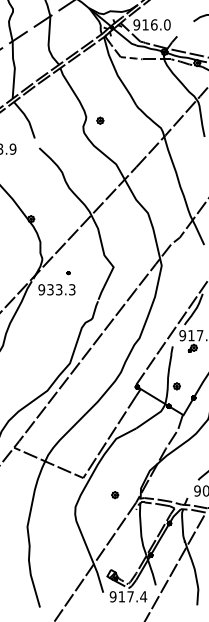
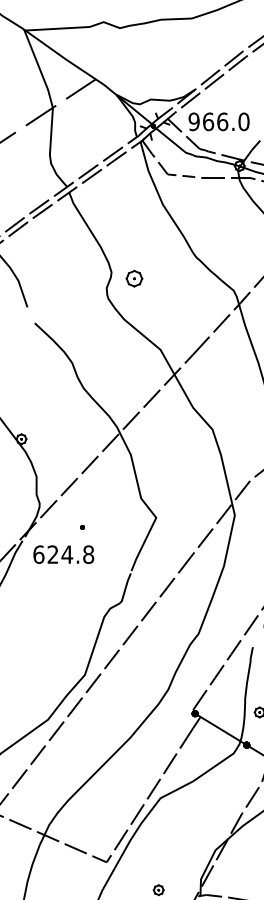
text: (145, 24) -> (208, 121), 916.0 -> 966.0
part: (100, 120) -> (134, 278), size x1.6
text: (56, 289) -> (62, 554), 933.3 -> 624.8

